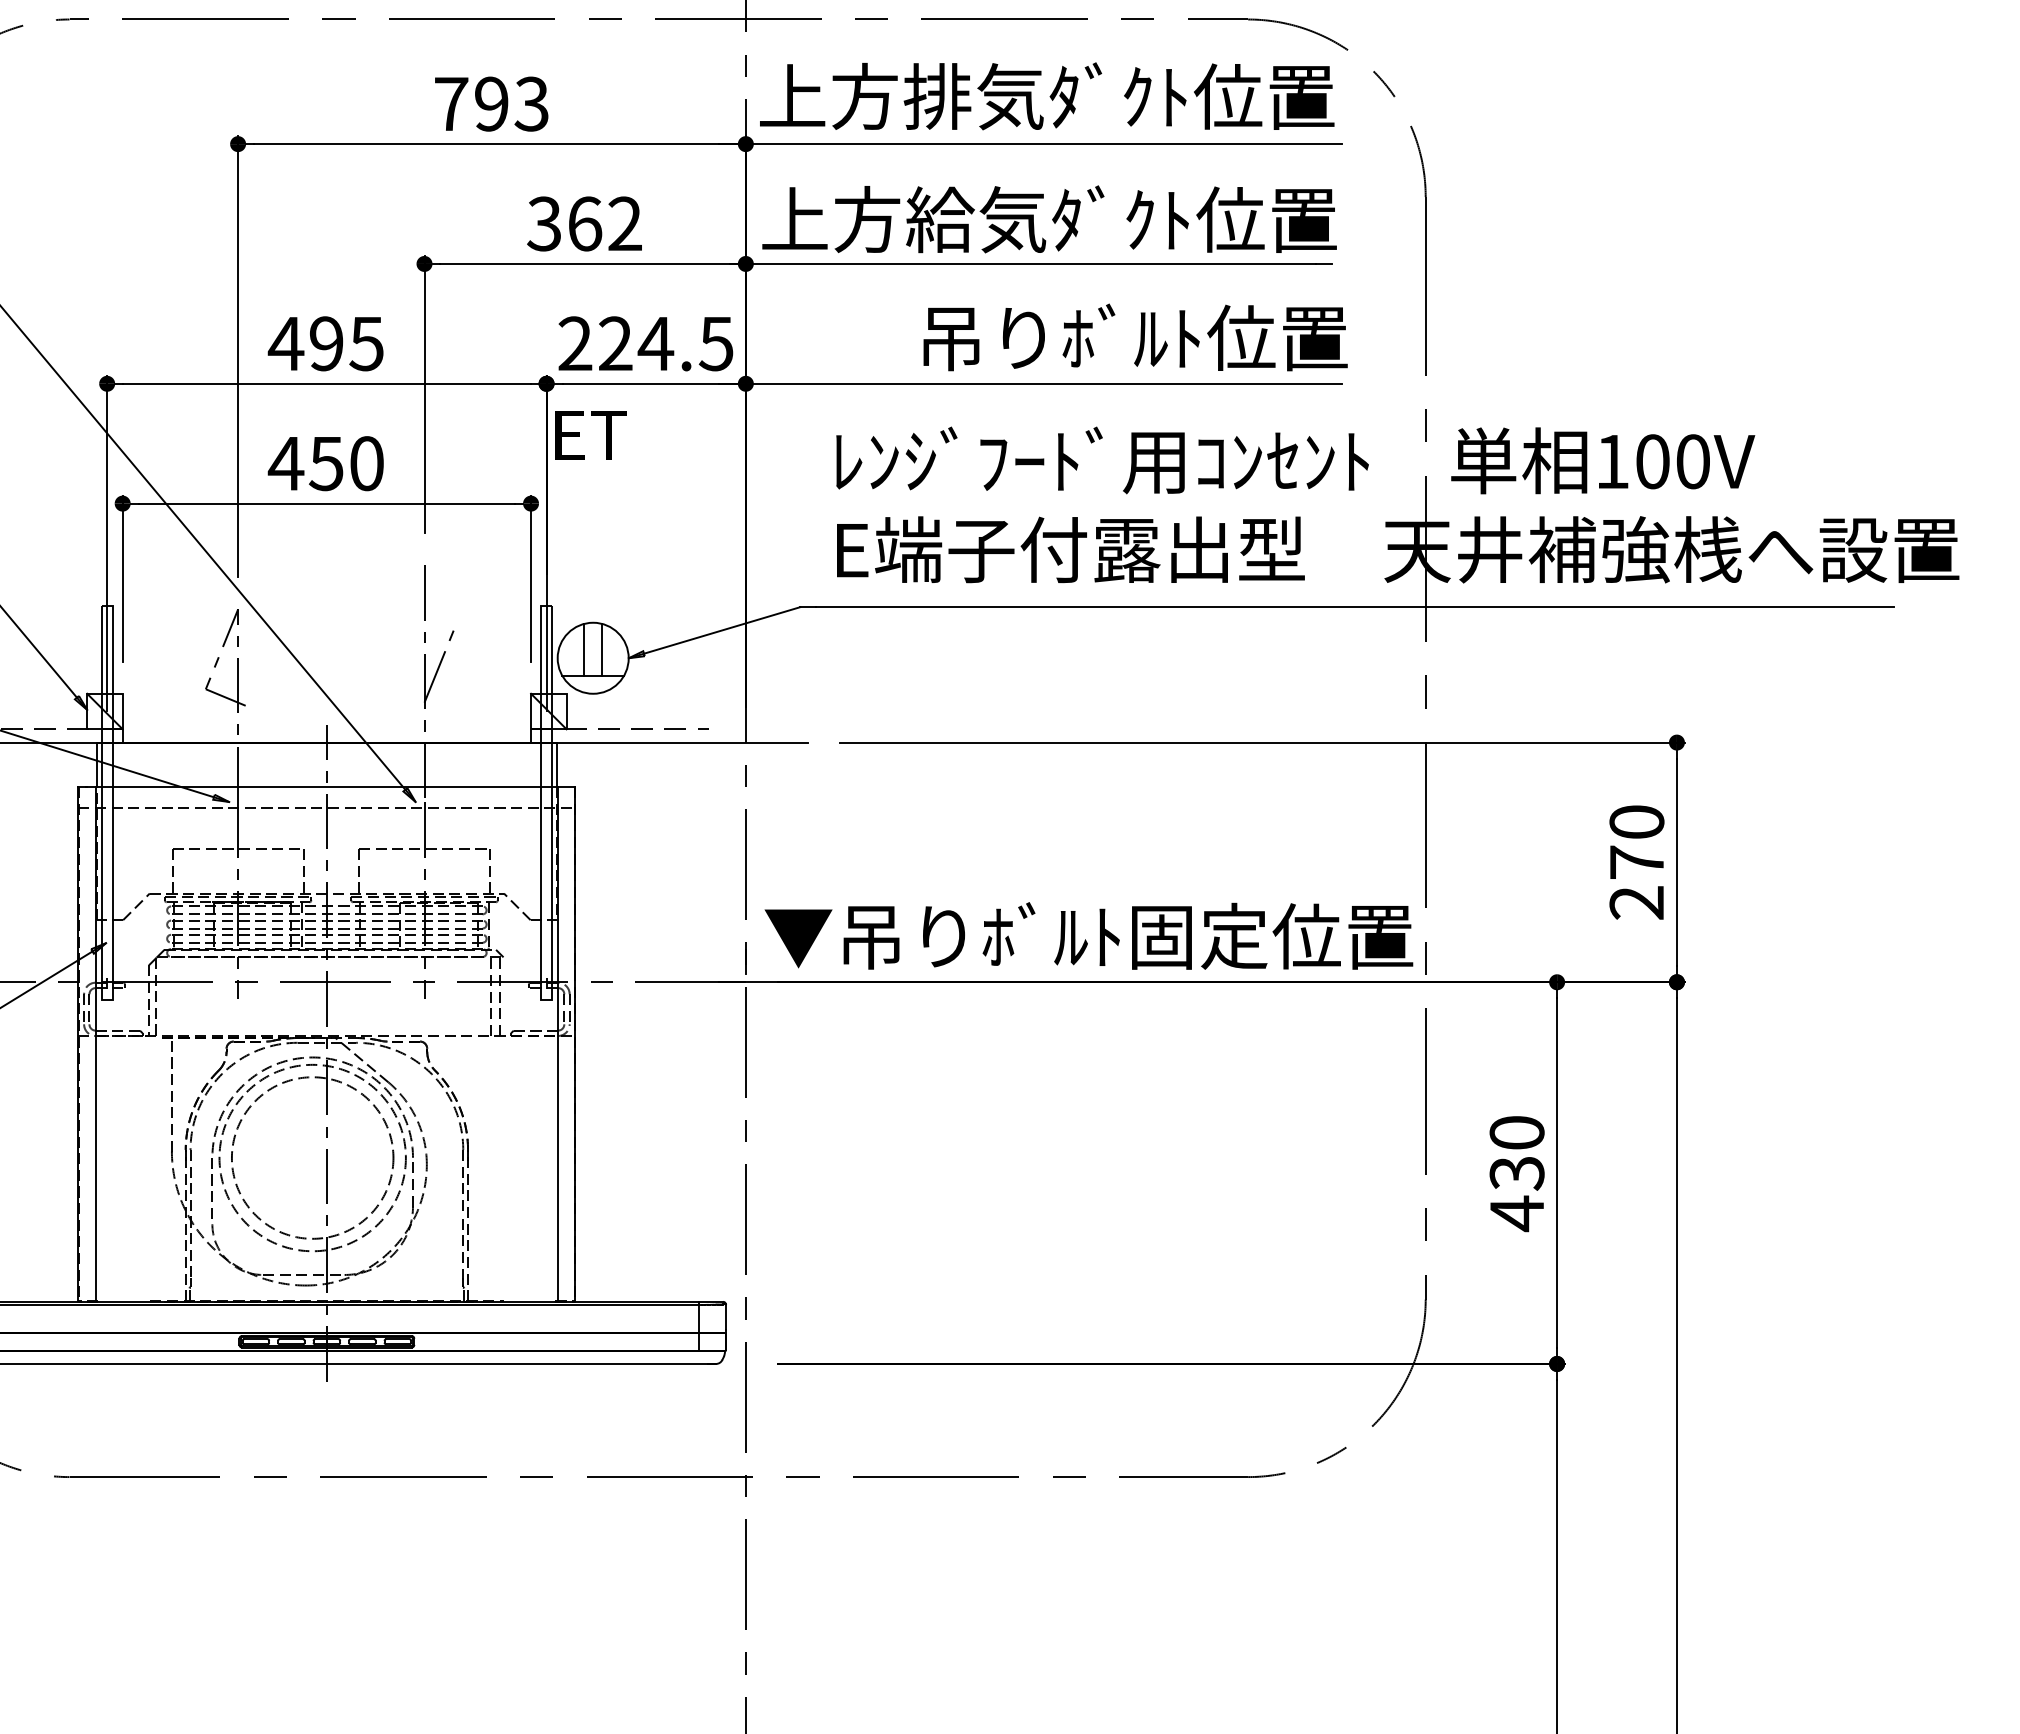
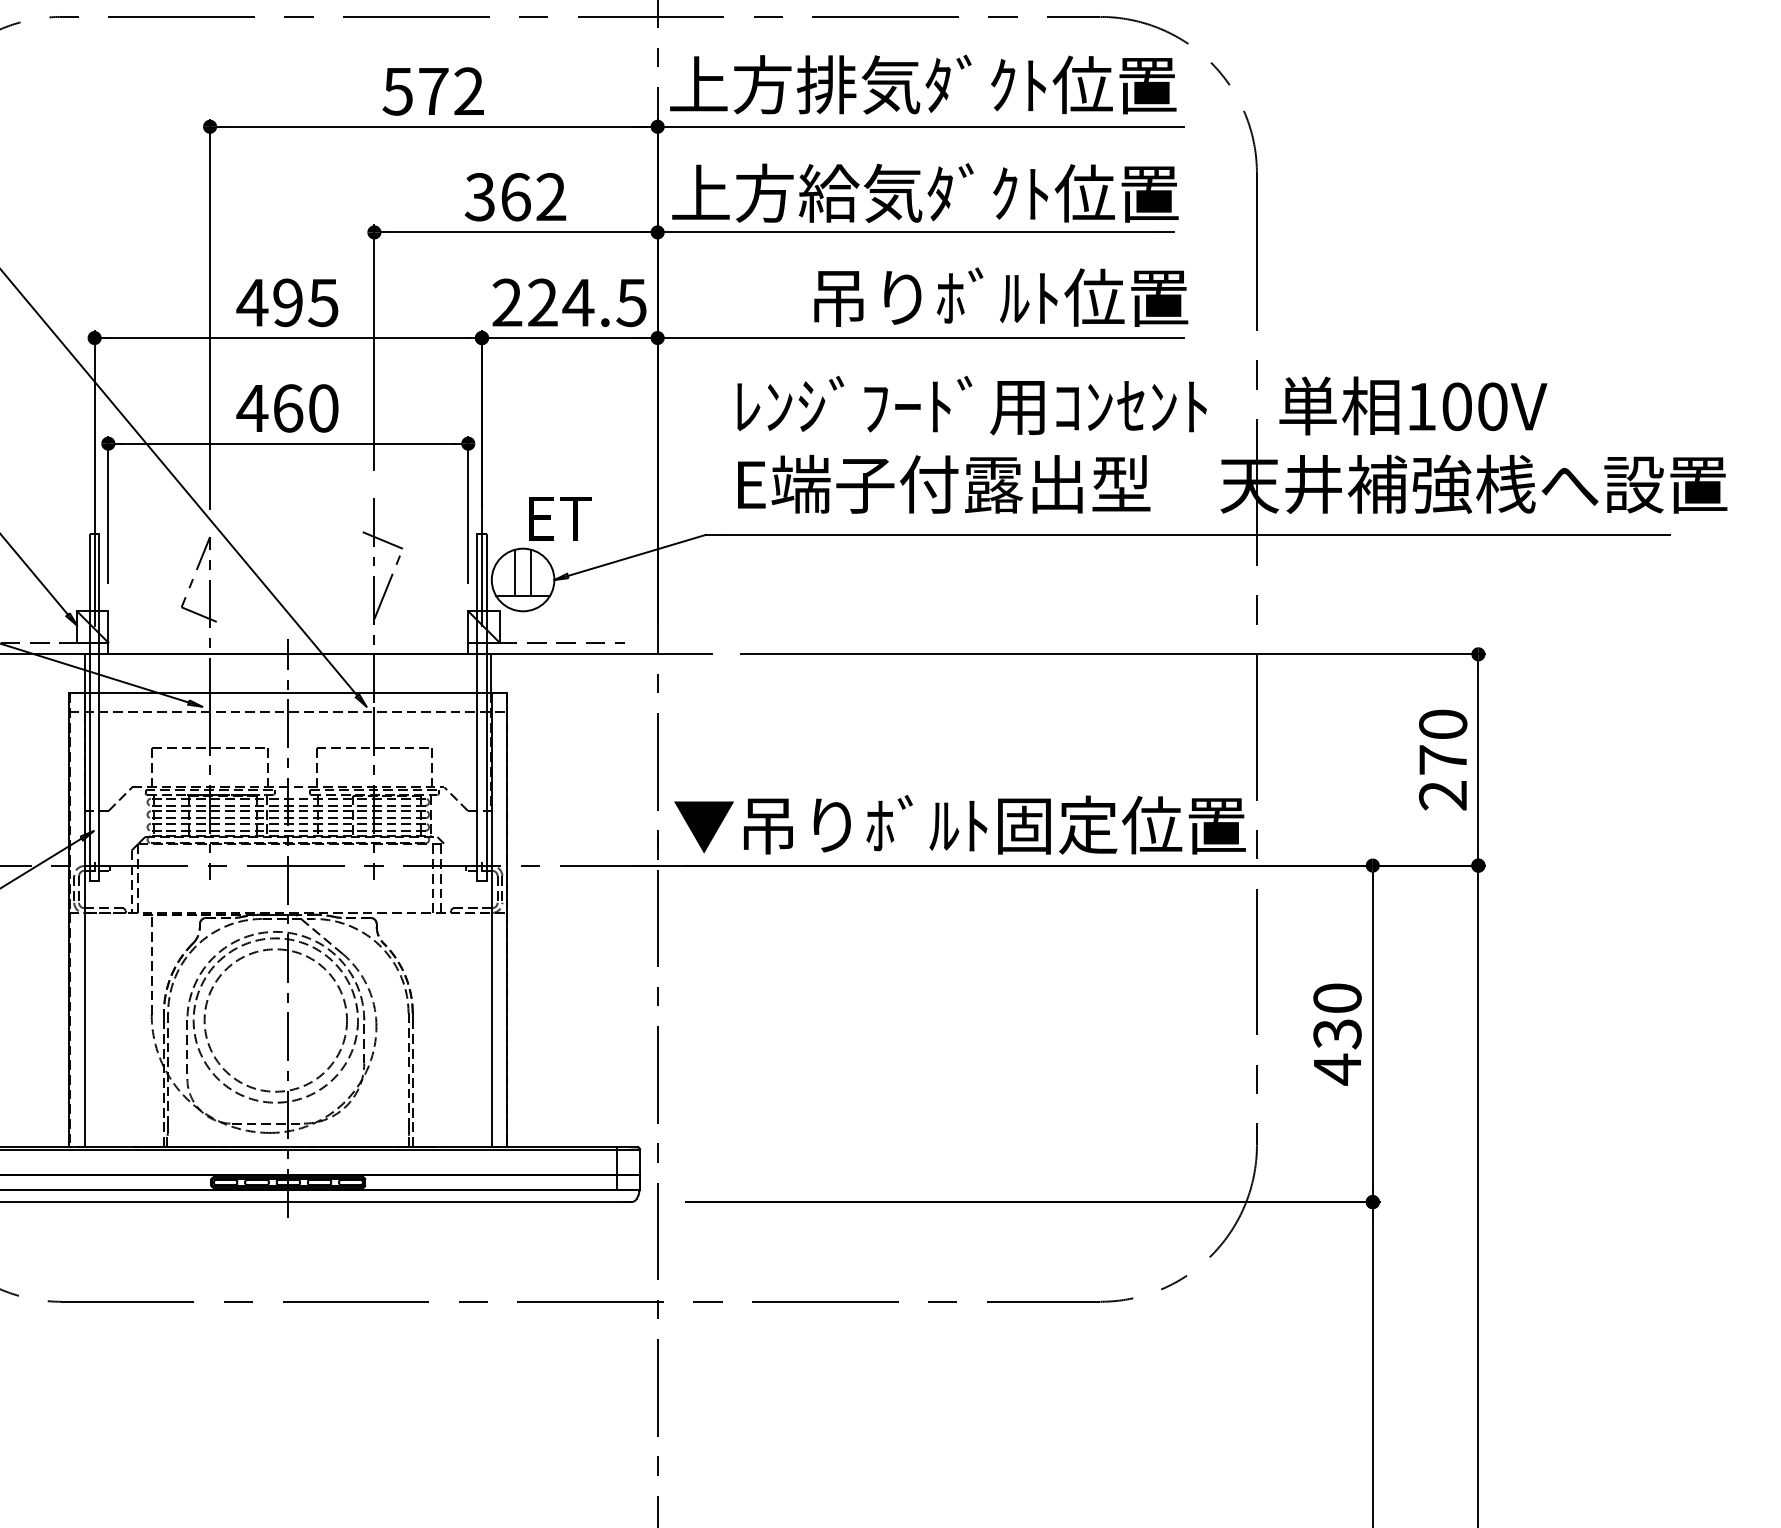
text: (490, 103) -> (432, 90), 793 -> 572
text: (590, 435) -> (559, 518), moved
text: (325, 463) -> (287, 408), 450 -> 460
line: (433, 613) -> (382, 540), added

